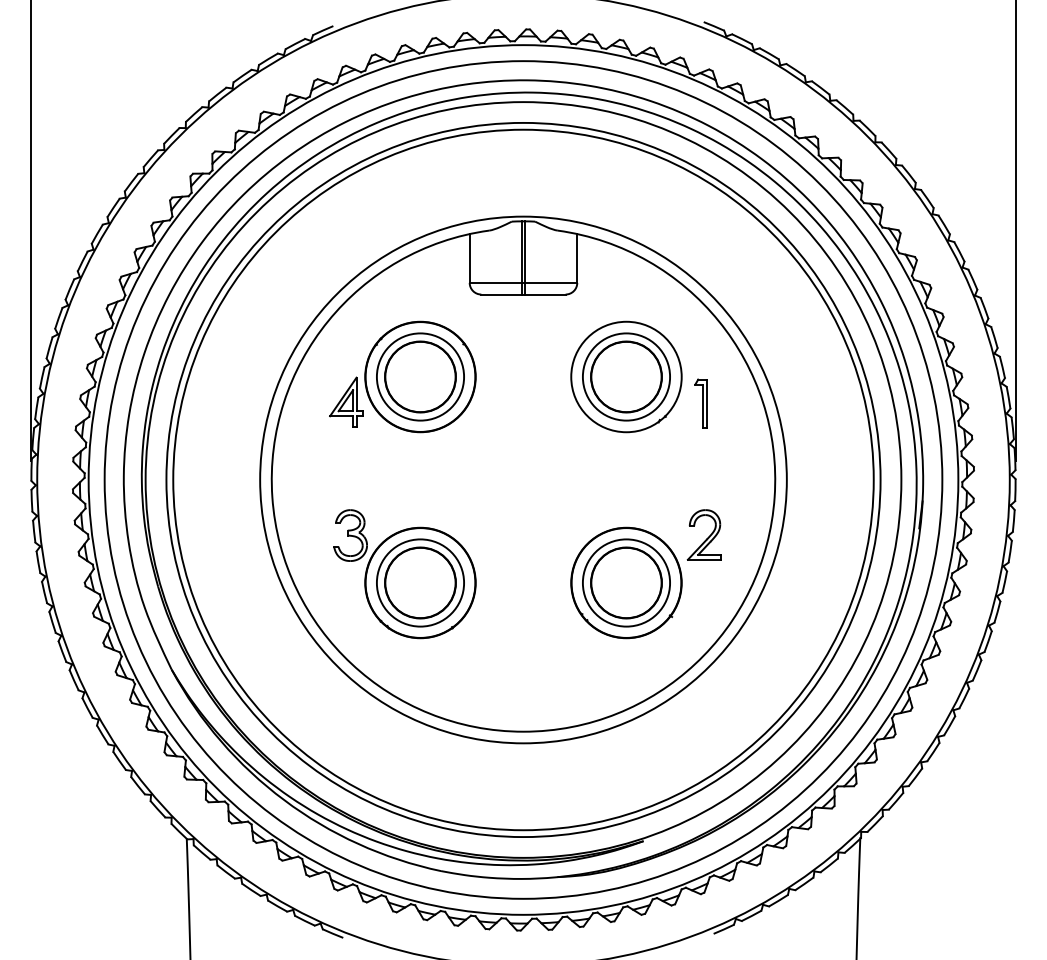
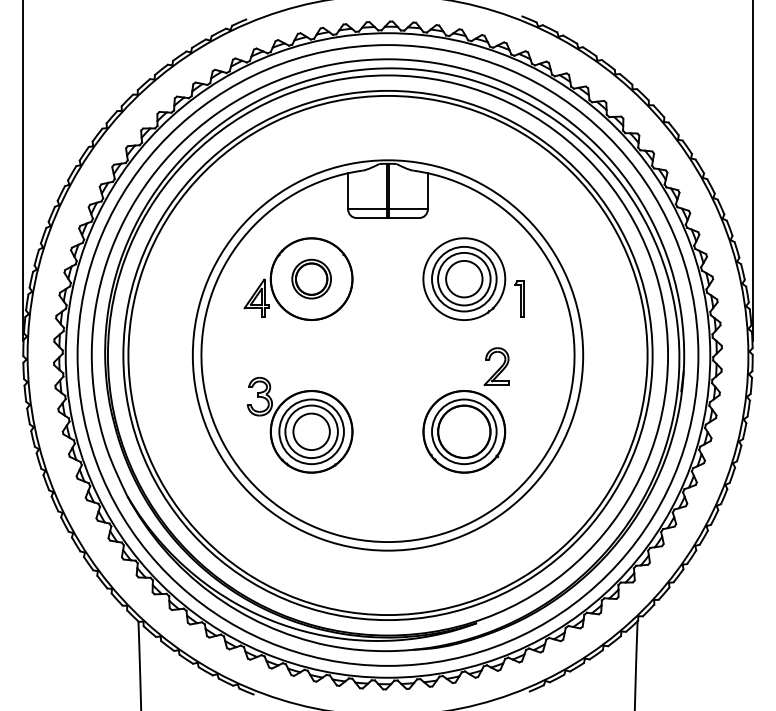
part: (420, 376) -> (311, 278), size x0.6
circle: (626, 376) -> (464, 278), size x0.7
part: (703, 534) -> (496, 366), moved
circle: (420, 582) -> (311, 431), size x0.7

